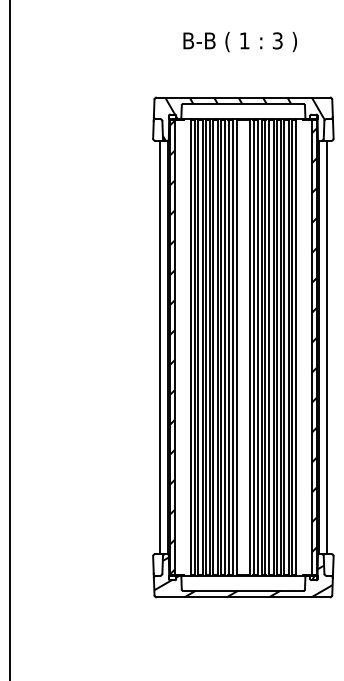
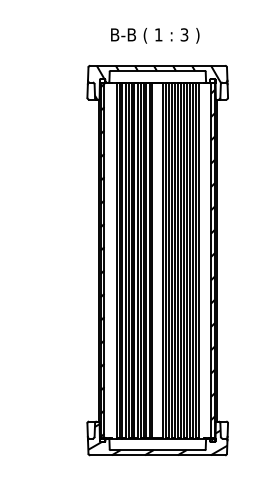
text: (239, 42) -> (154, 36), moved
line: (160, 347) -> (93, 260), removed
line: (326, 347) -> (222, 260), removed

